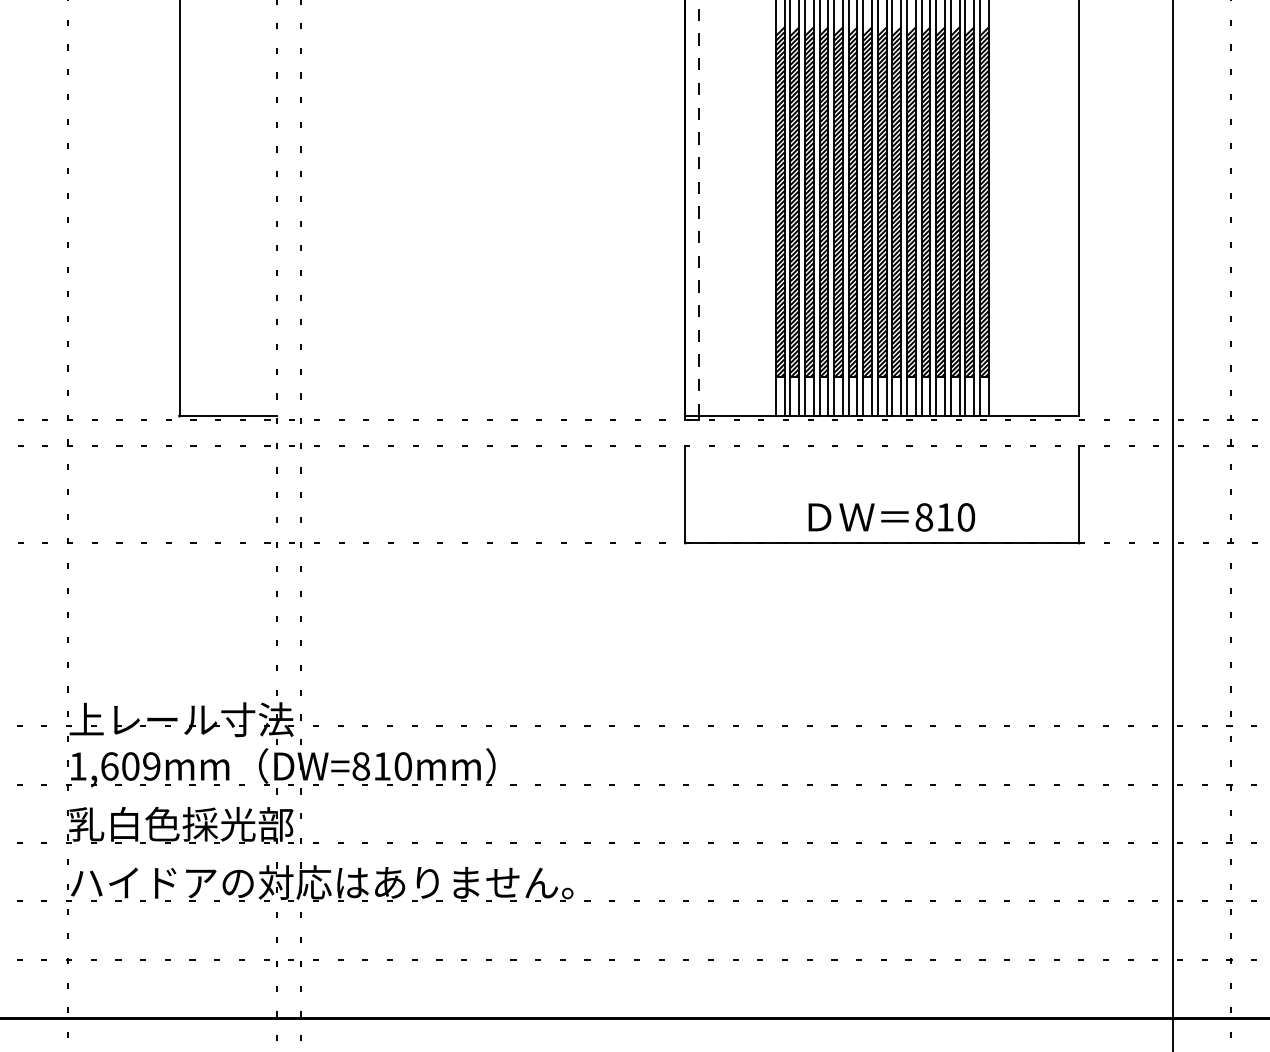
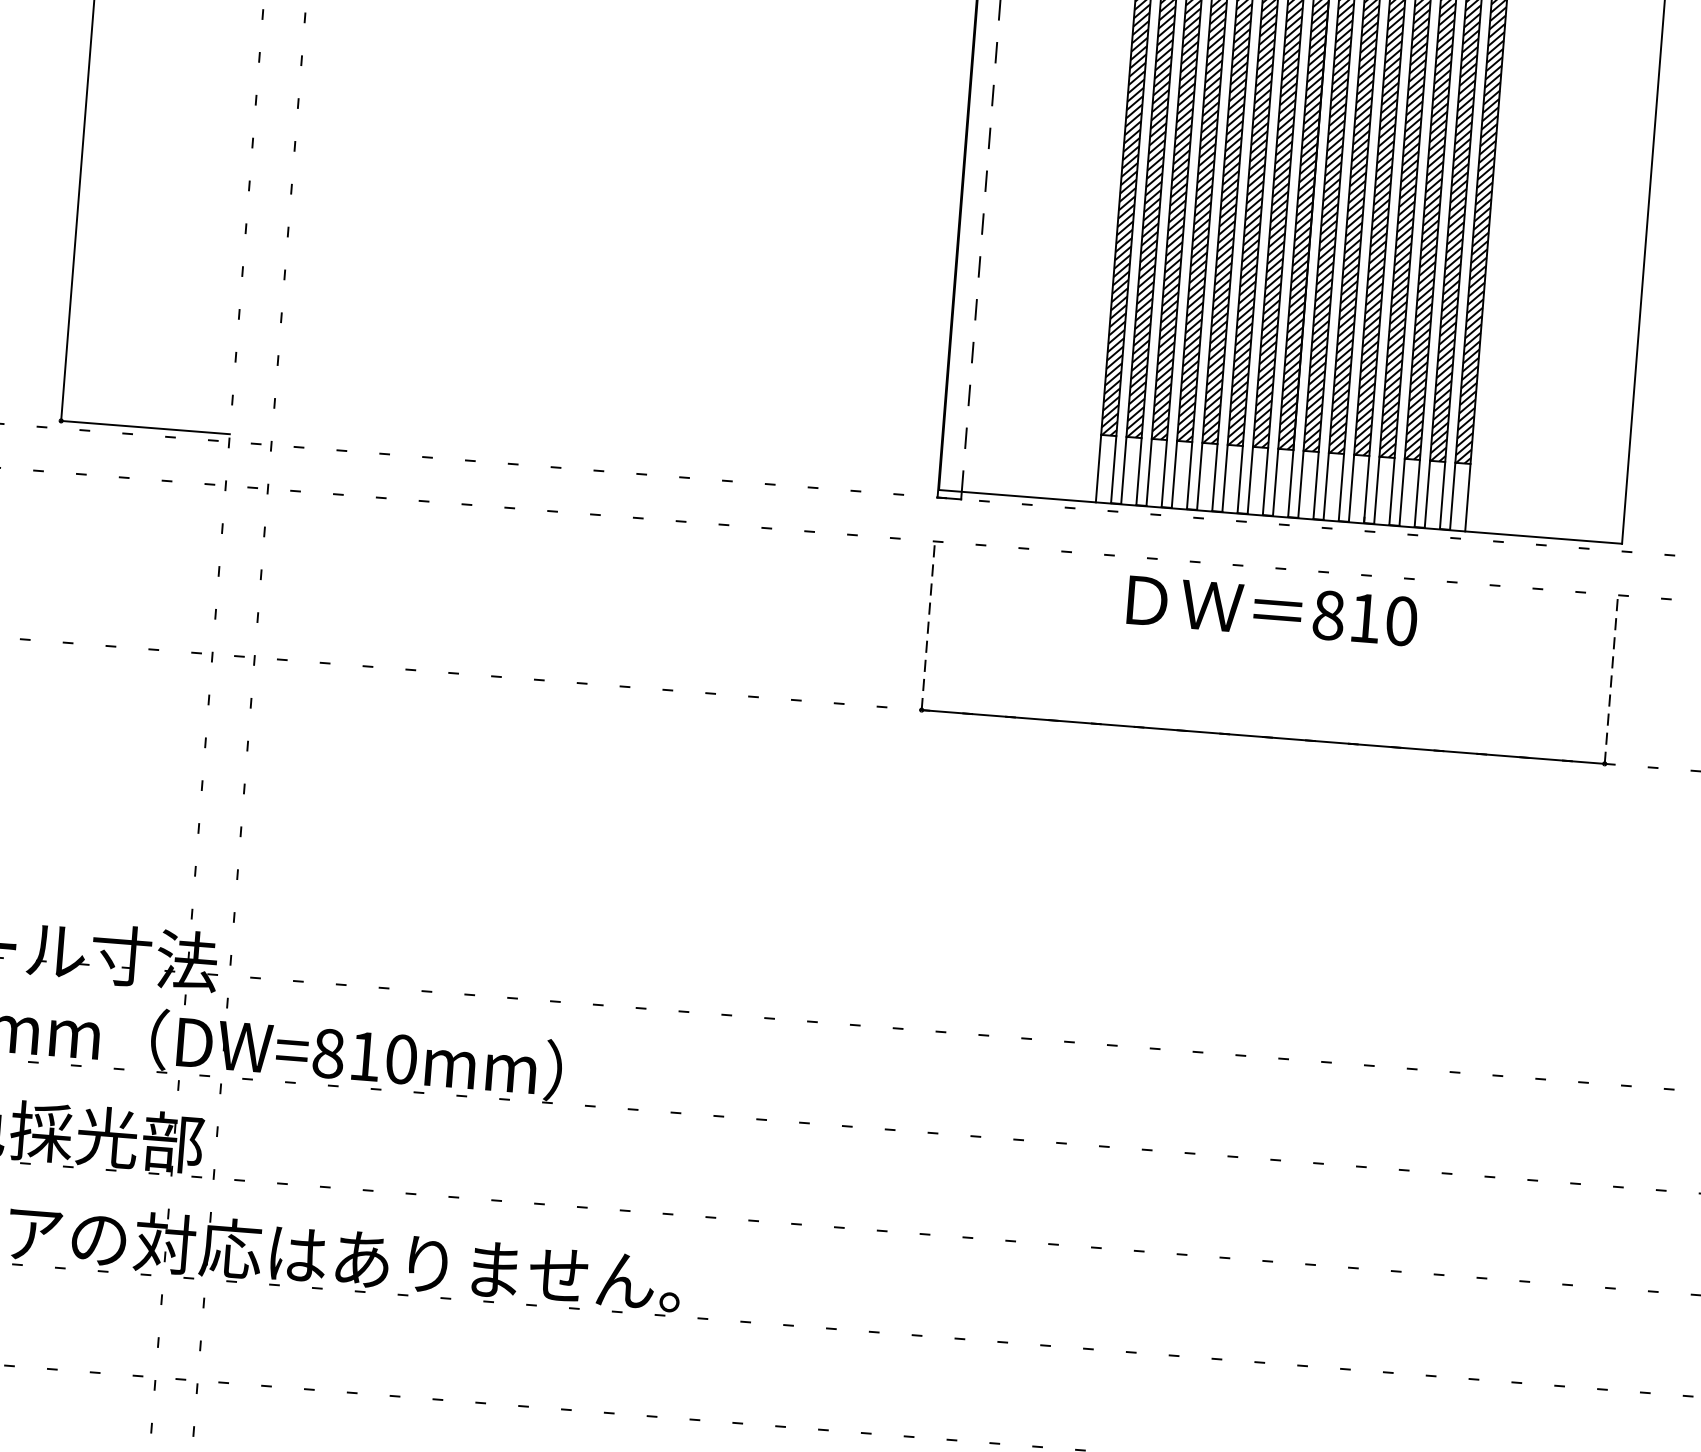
line: (685, 494) -> (928, 626), solid -> dashed
line: (1079, 494) -> (1612, 679), solid -> dashed
text: (891, 517) -> (1271, 611), moved

